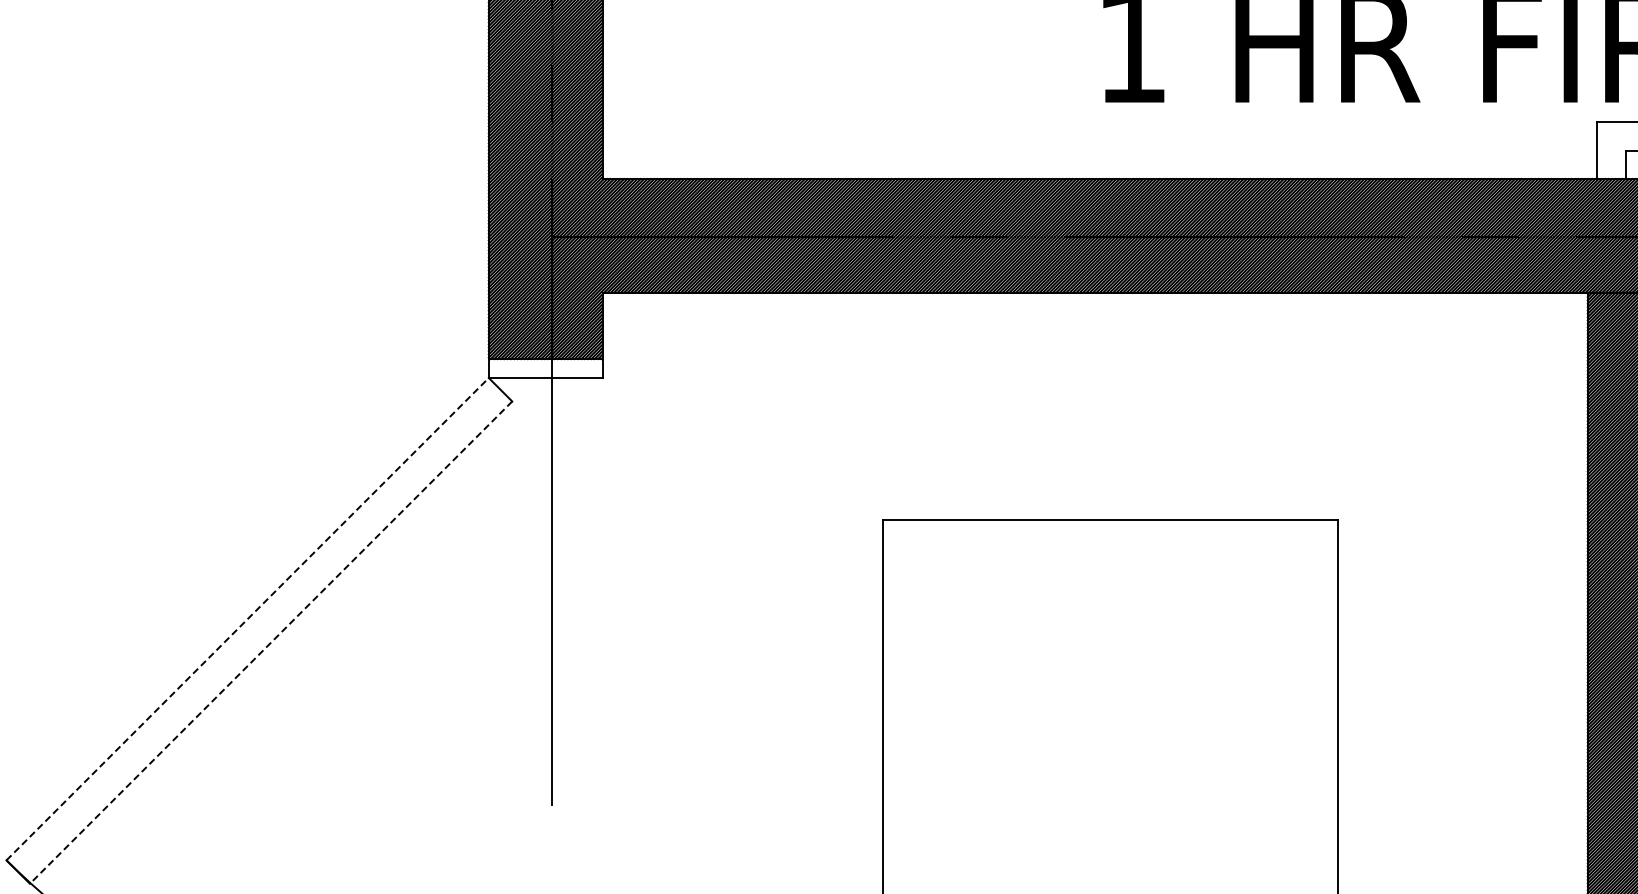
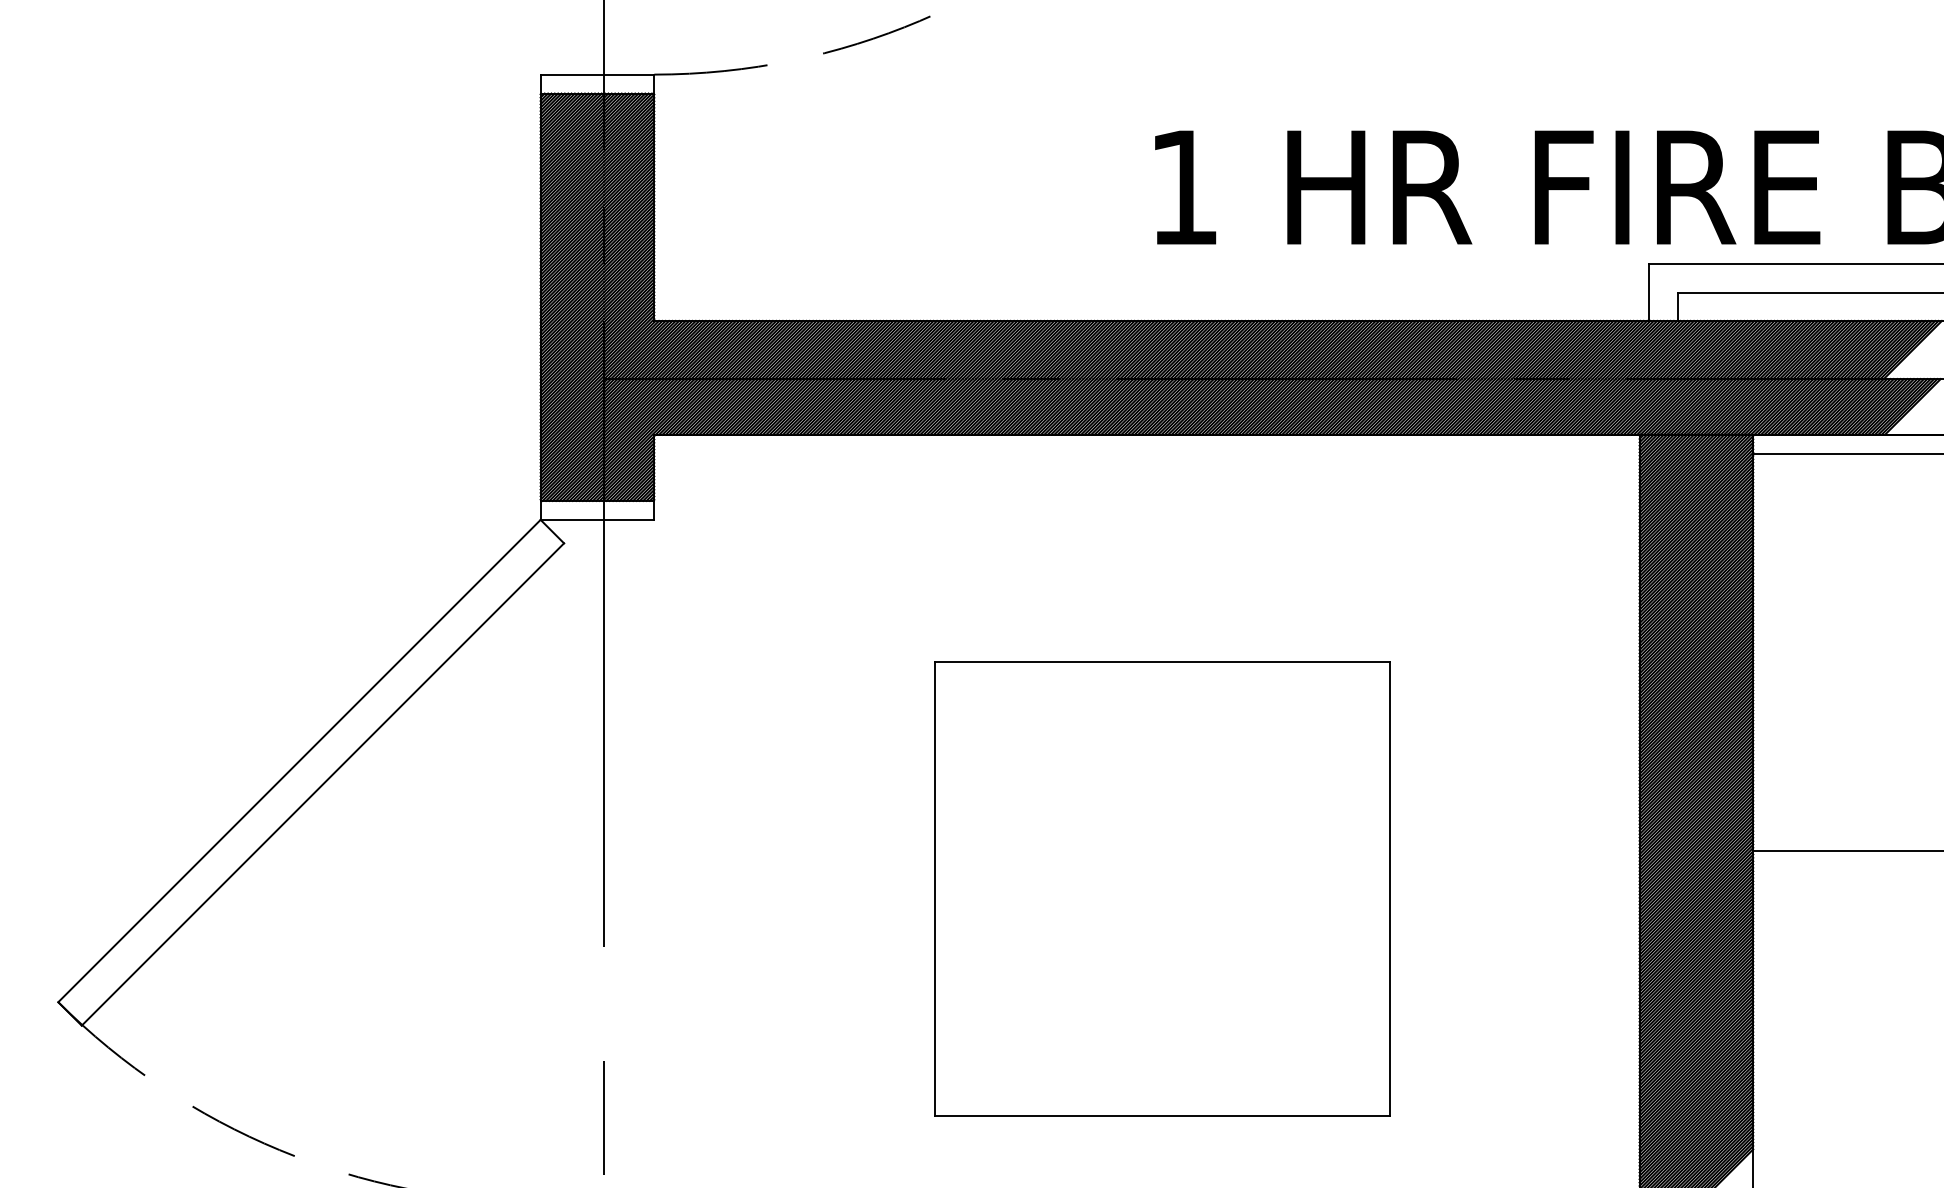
line: (247, 618) -> (299, 760), dashed -> solid
line: (270, 642) -> (322, 784), dashed -> solid

